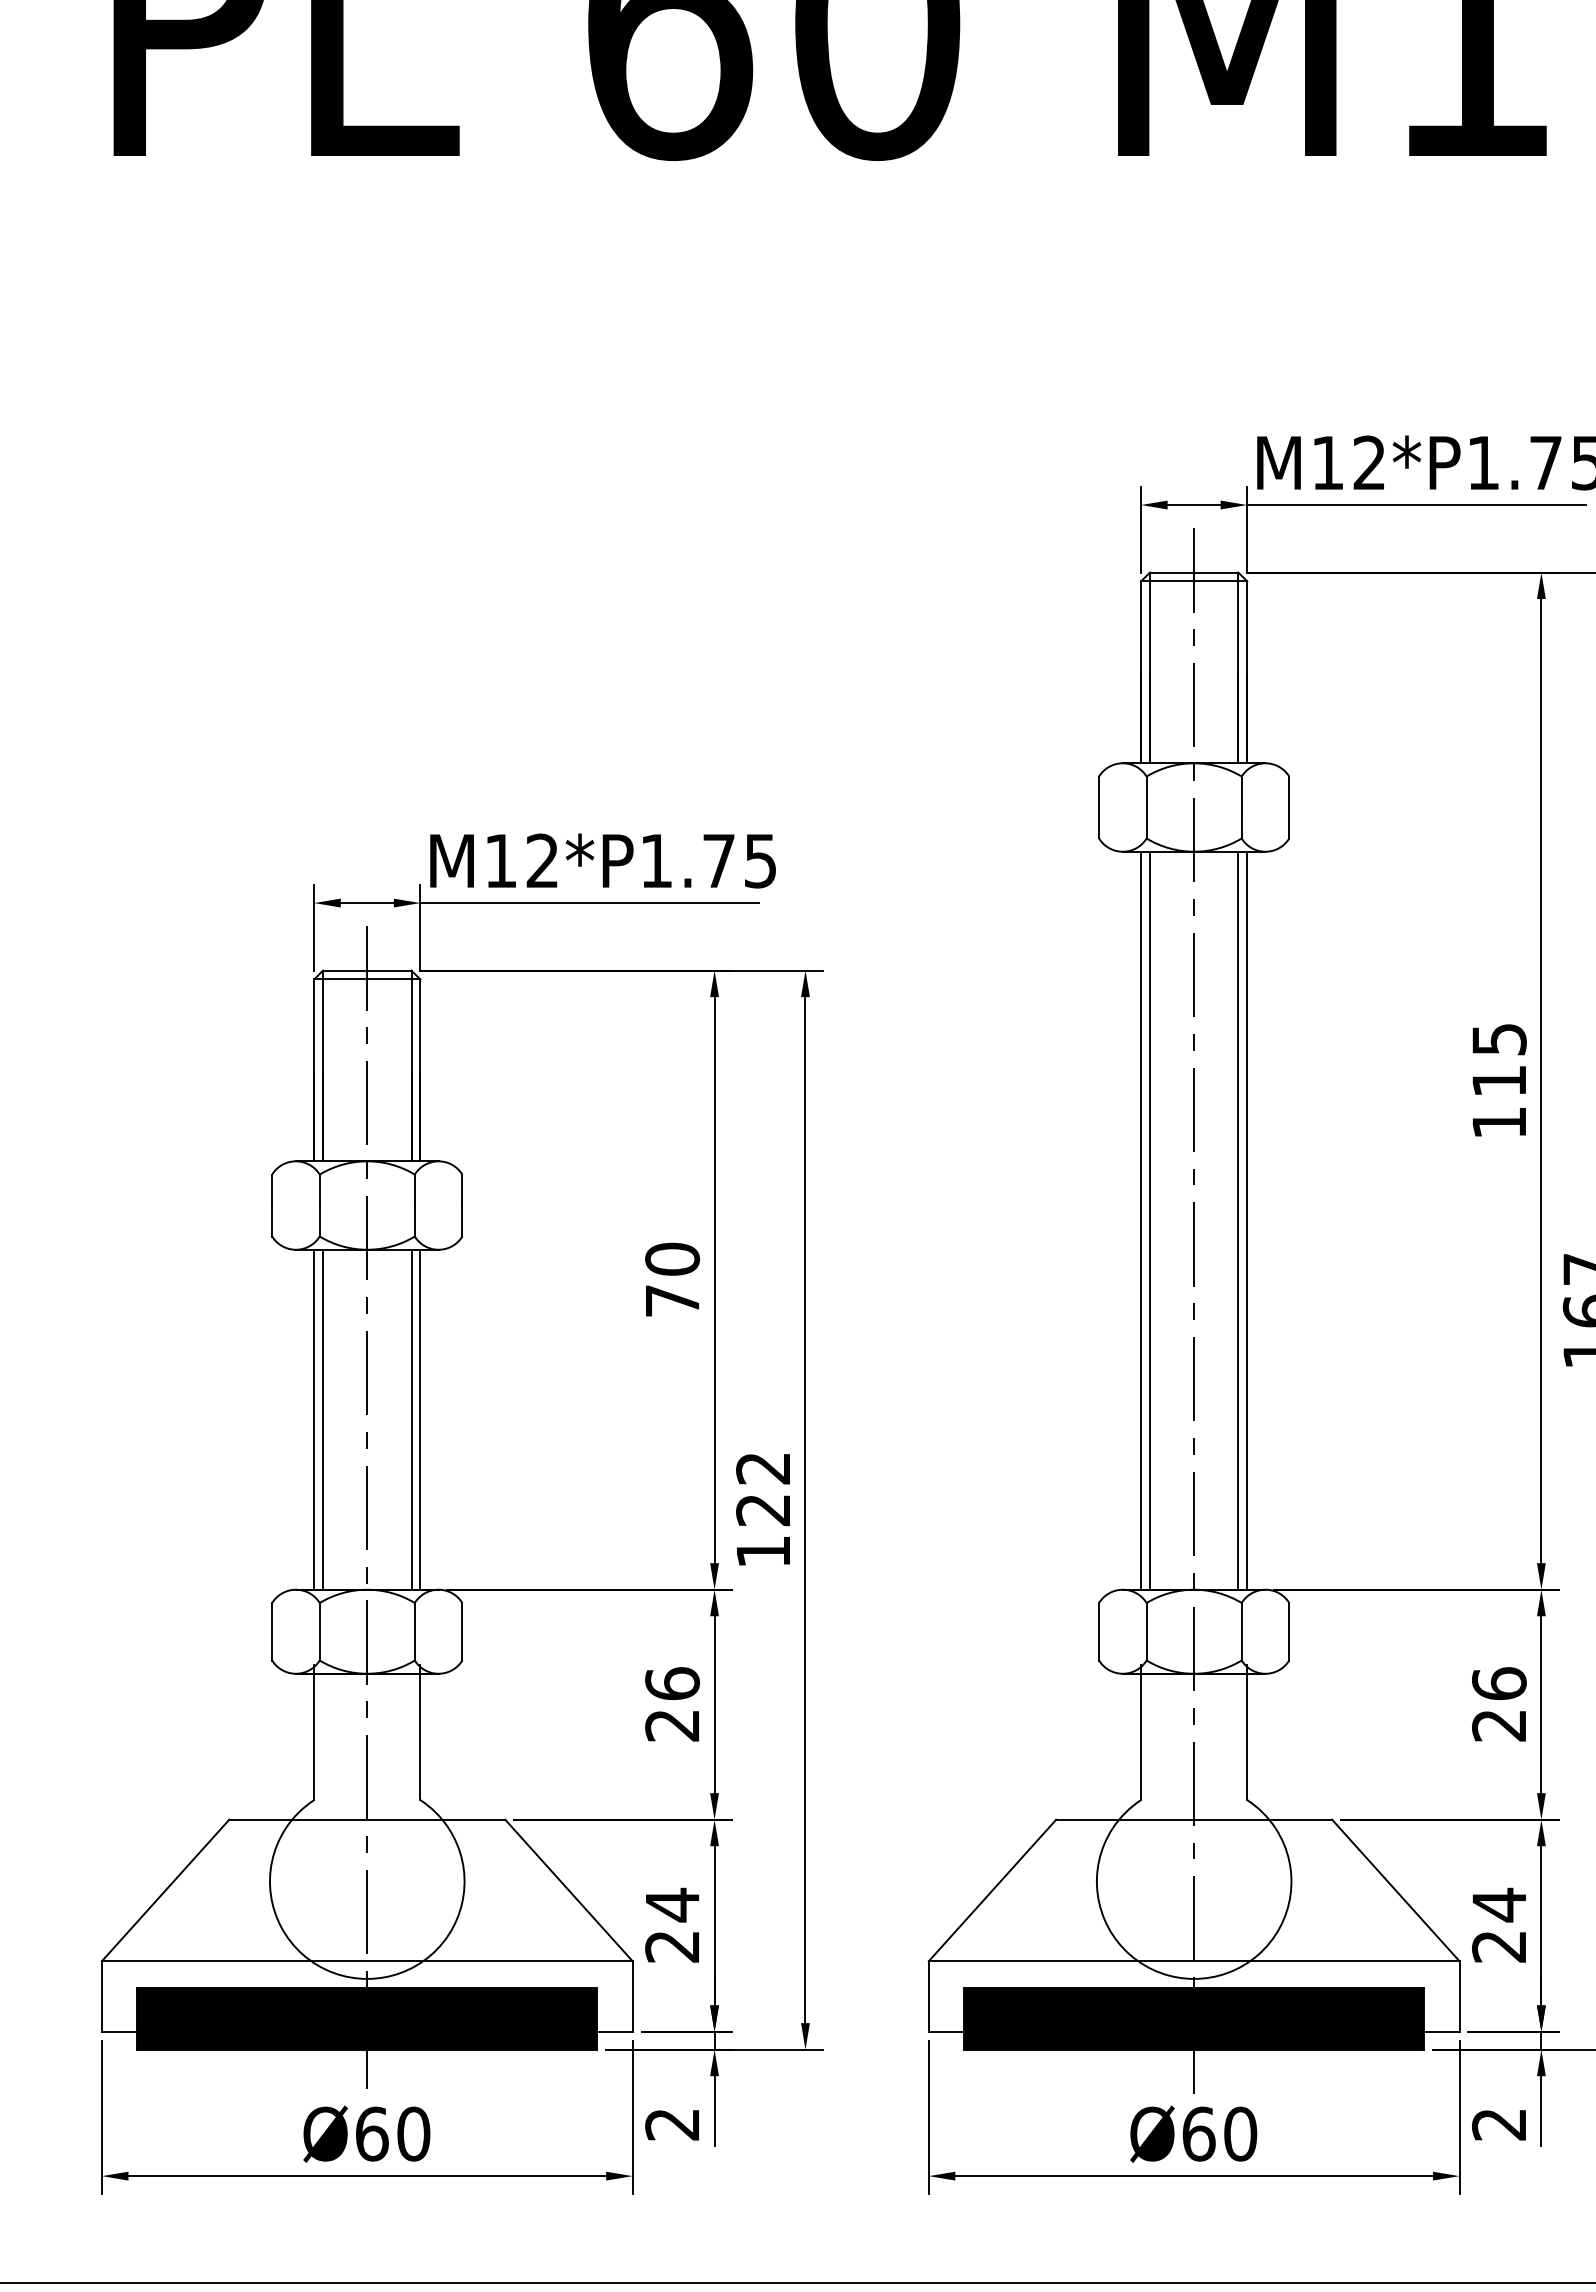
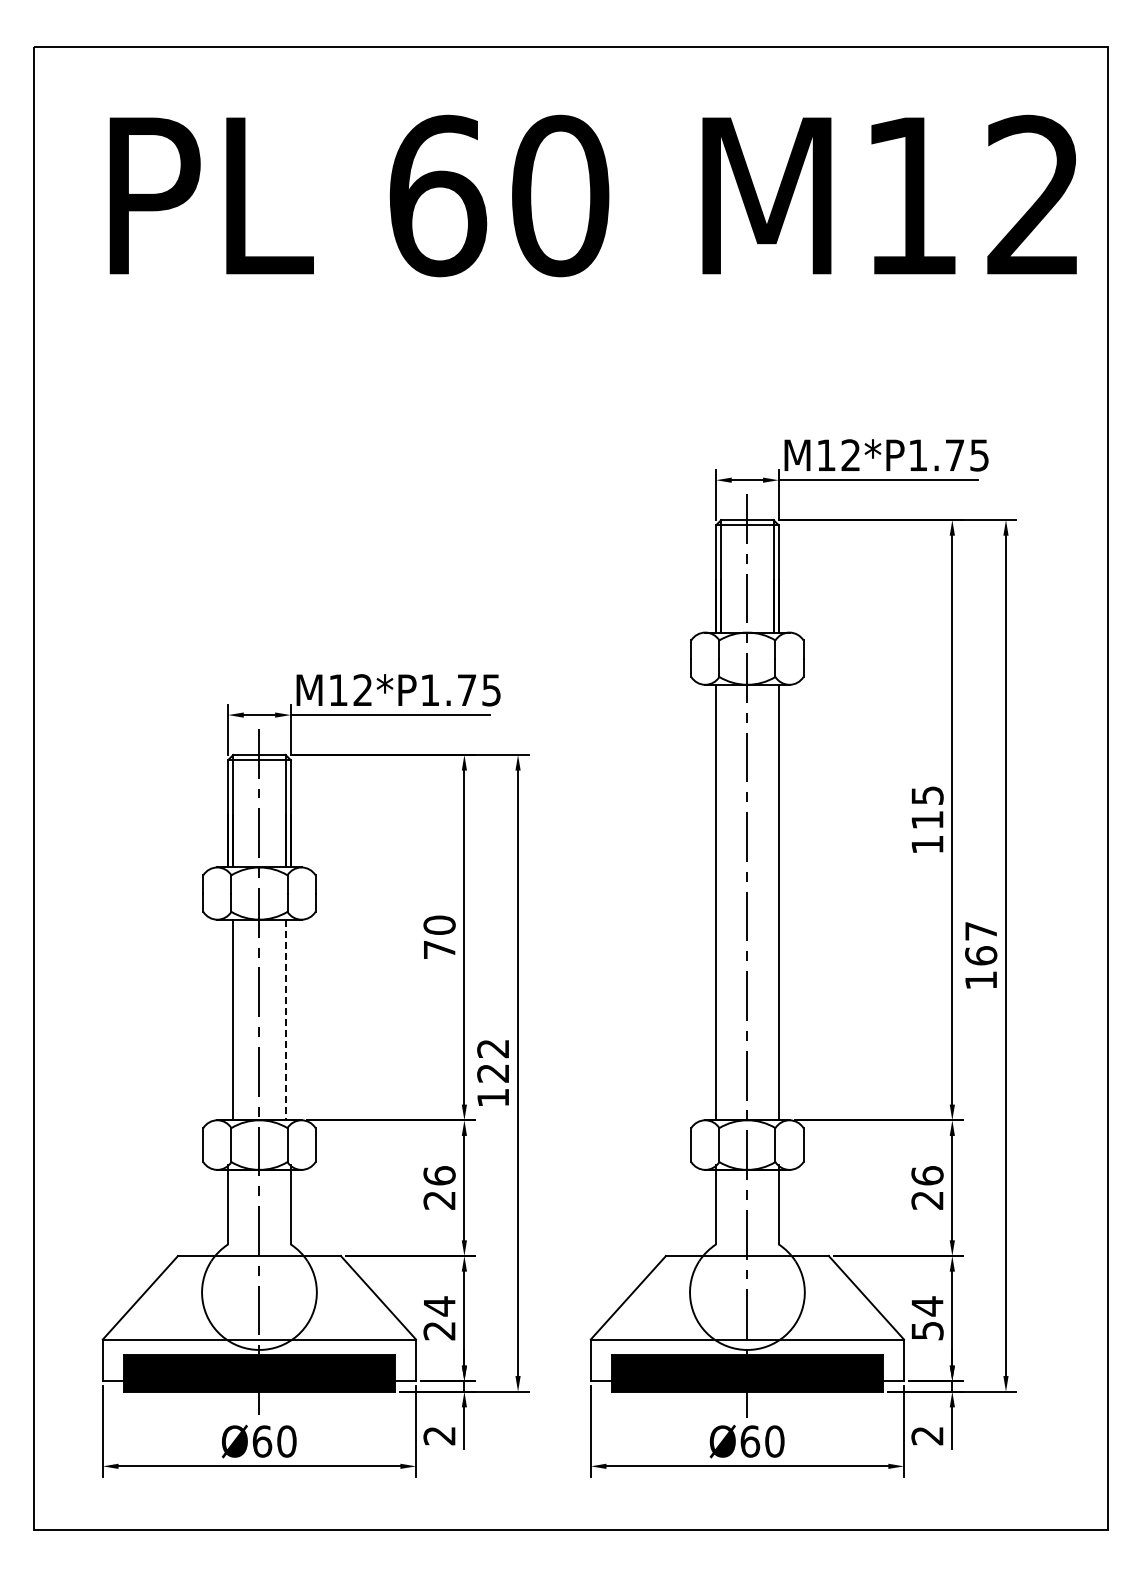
line: (1150, 1220) -> (721, 902), removed
line: (1238, 1220) -> (773, 902), removed
line: (314, 1418) -> (228, 1019), removed
line: (419, 1418) -> (290, 1019), removed
line: (411, 1420) -> (285, 1020), solid -> dashed
text: (1499, 1947) -> (927, 1331), 24 -> 54

